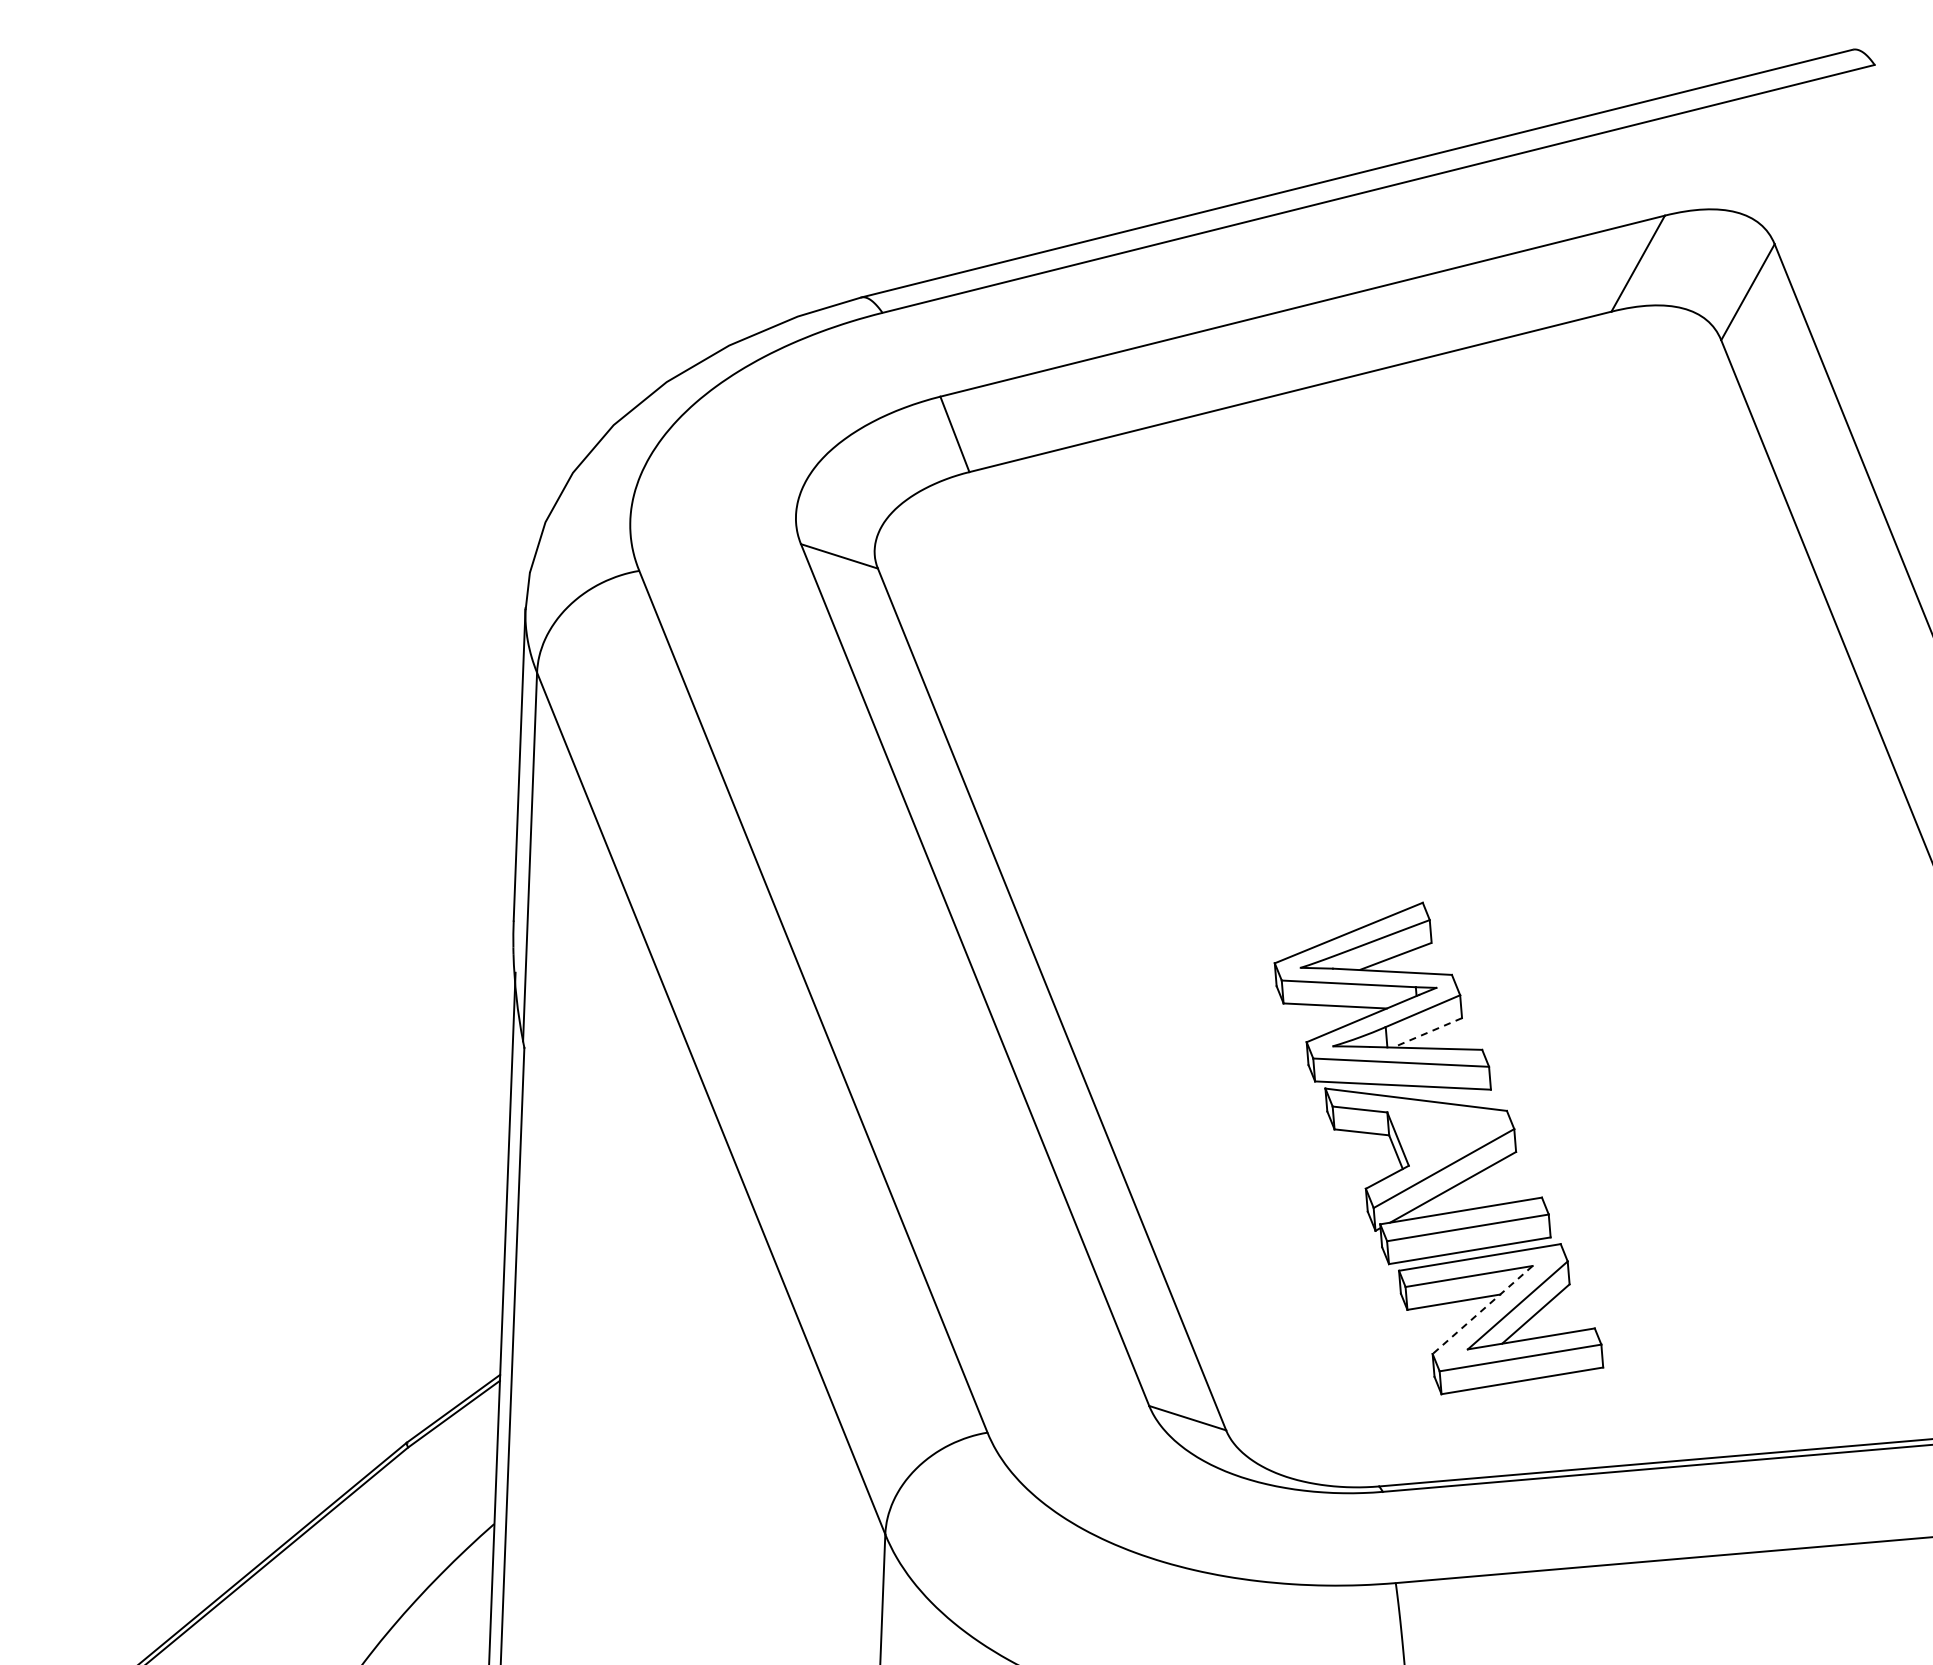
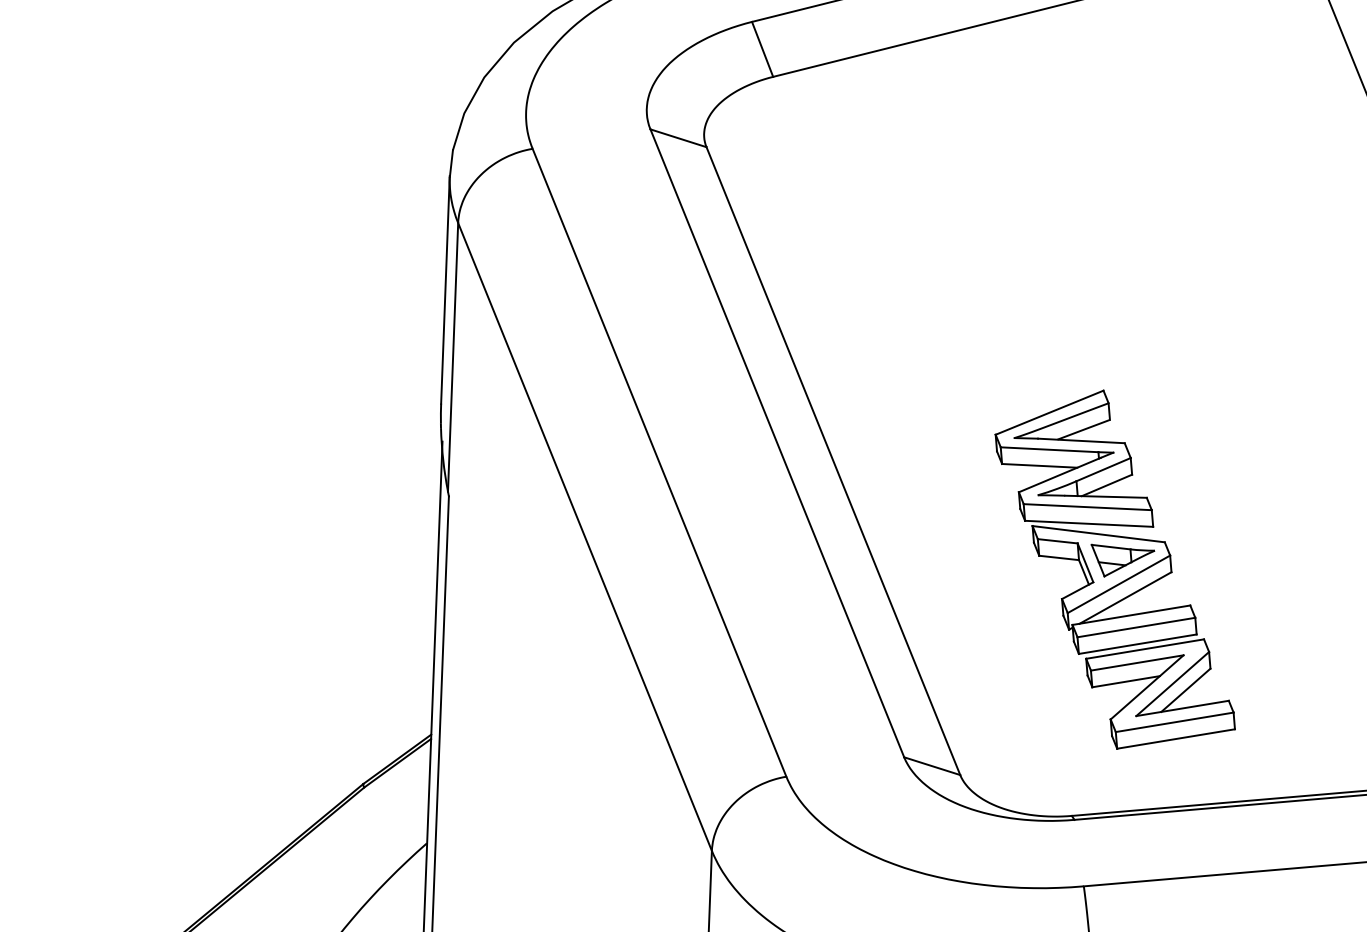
line: (1427, 1032) -> (1106, 485), dashed -> solid
part: (1449, 1135) -> (1122, 560), added
line: (1482, 1310) -> (1147, 687), dashed -> solid

